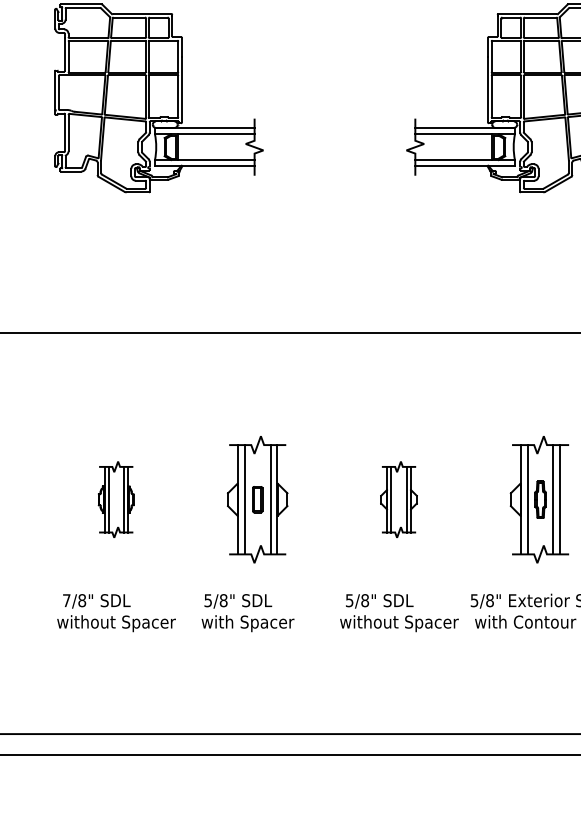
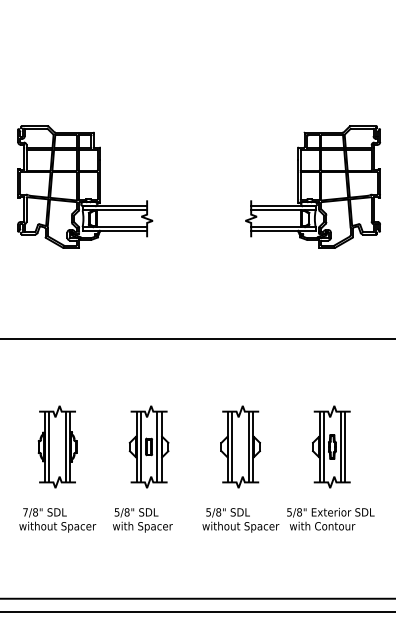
part: (116, 498) -> (57, 446), size x1.67
part: (398, 498) -> (240, 446), size x1.67

